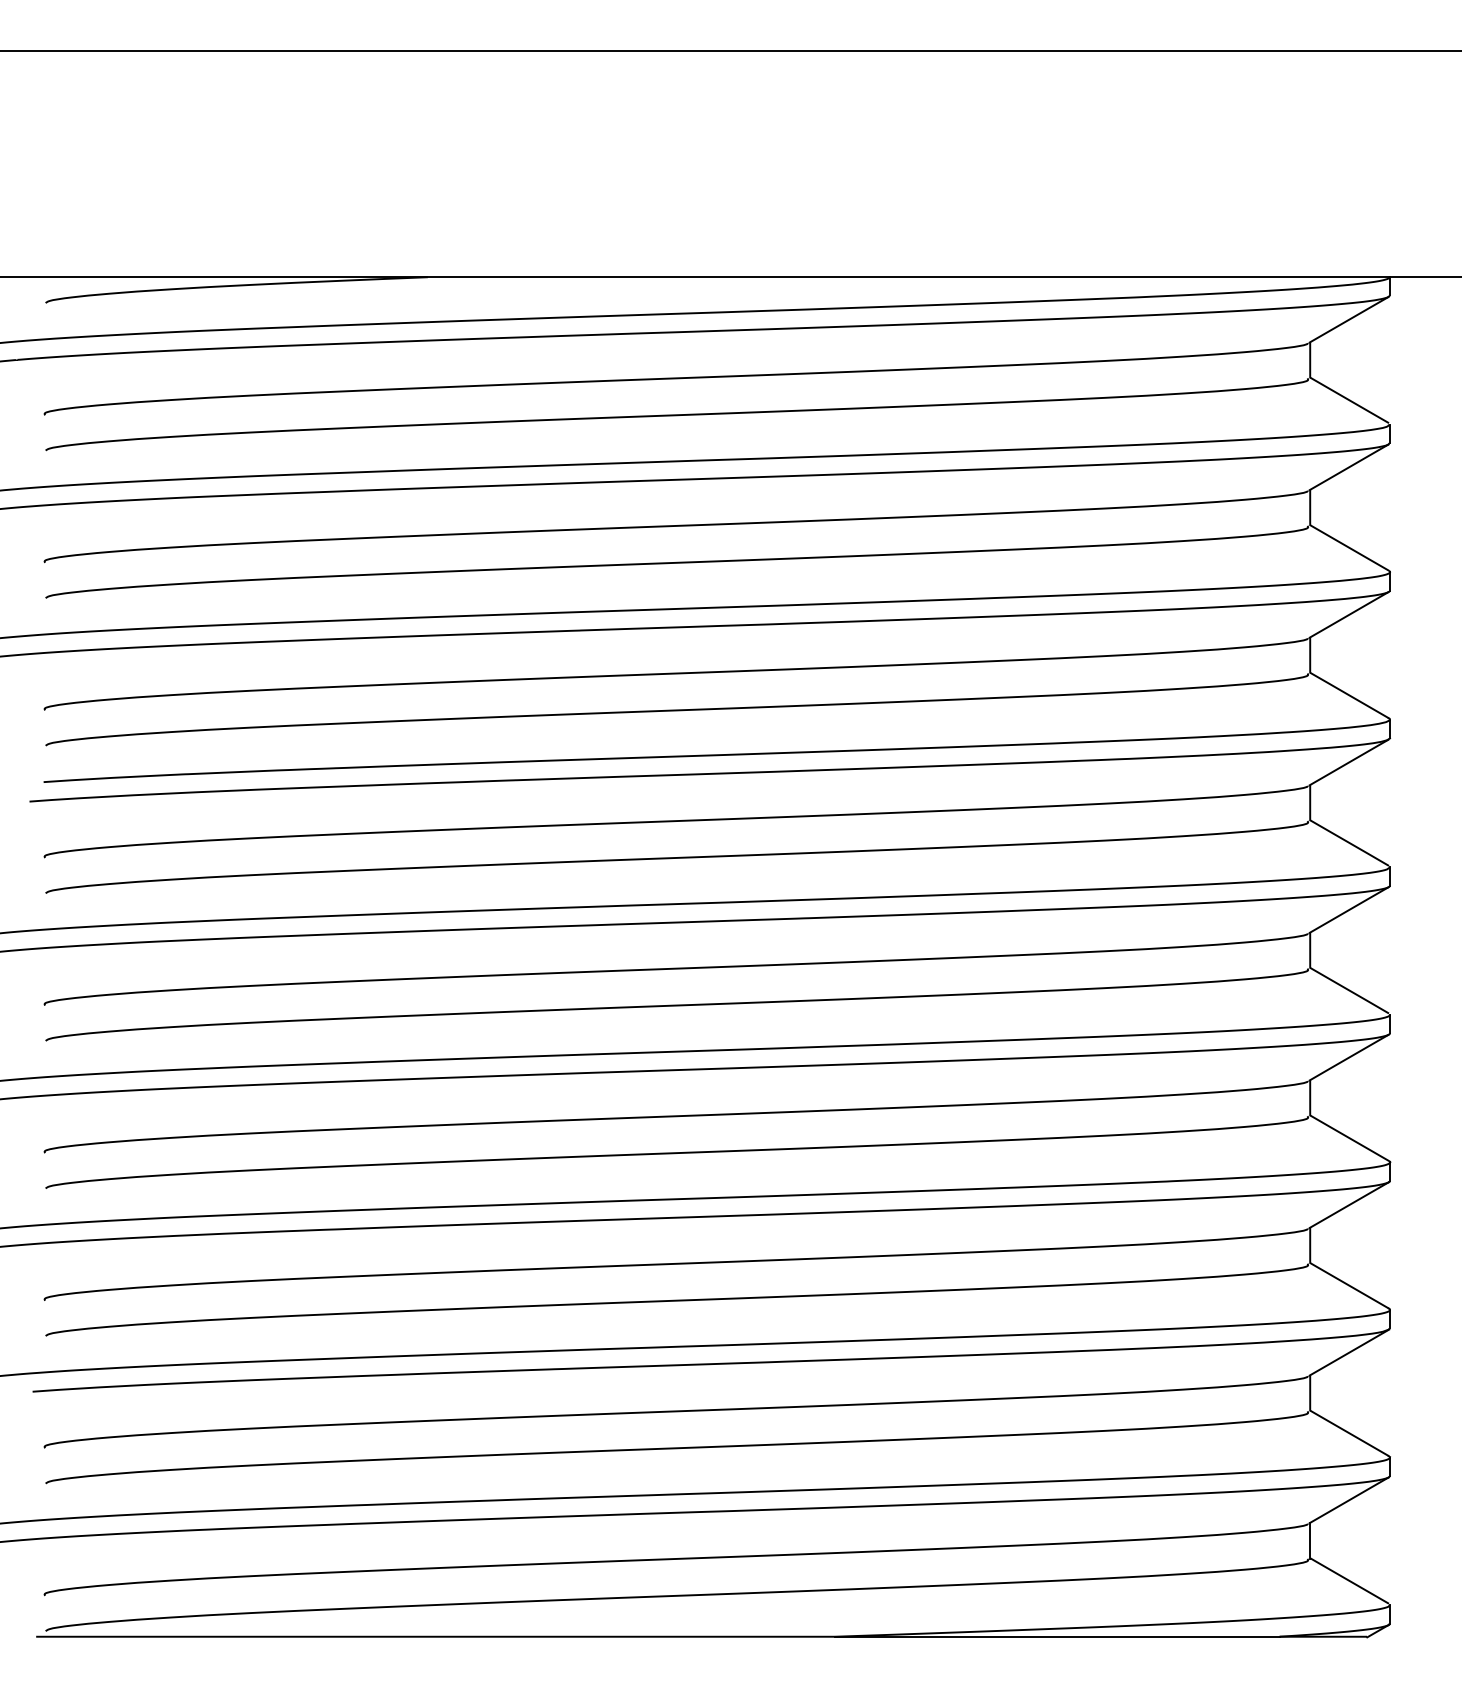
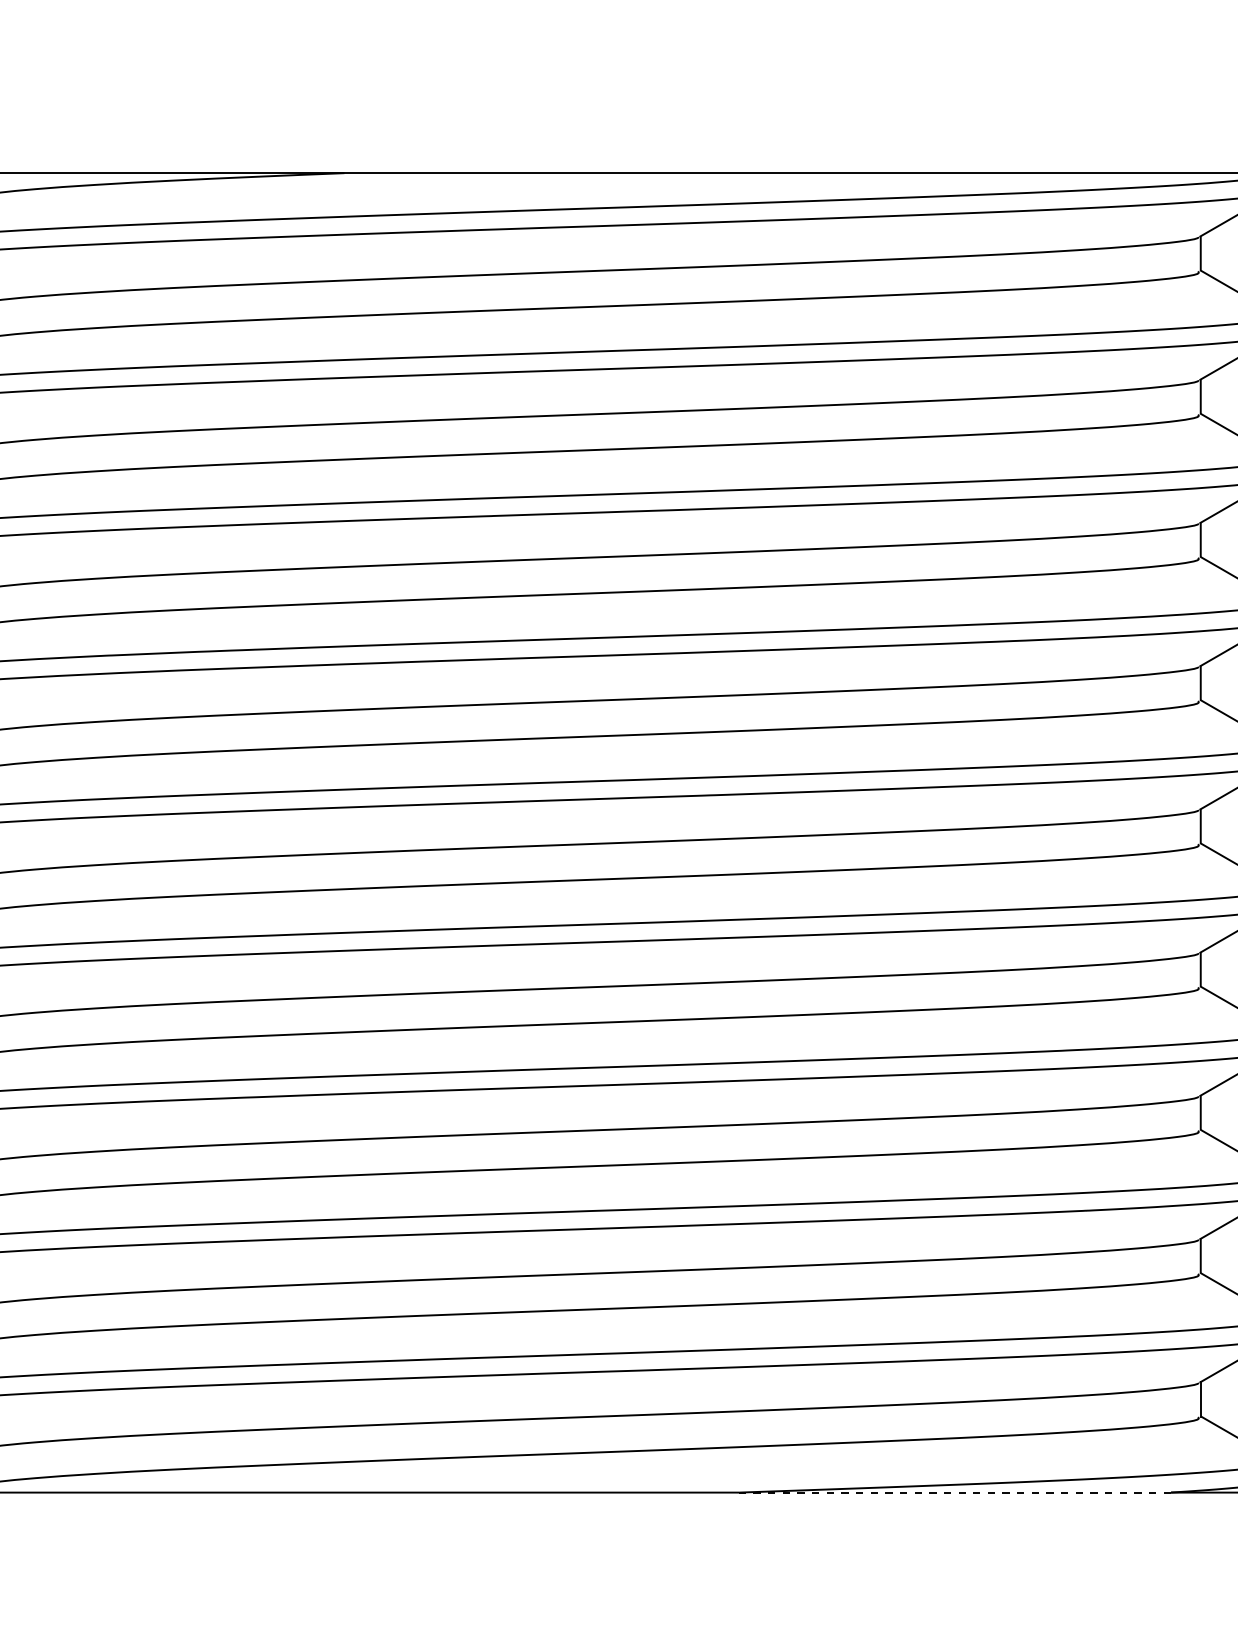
line: (1056, 1636) -> (954, 1492), solid -> dashed

